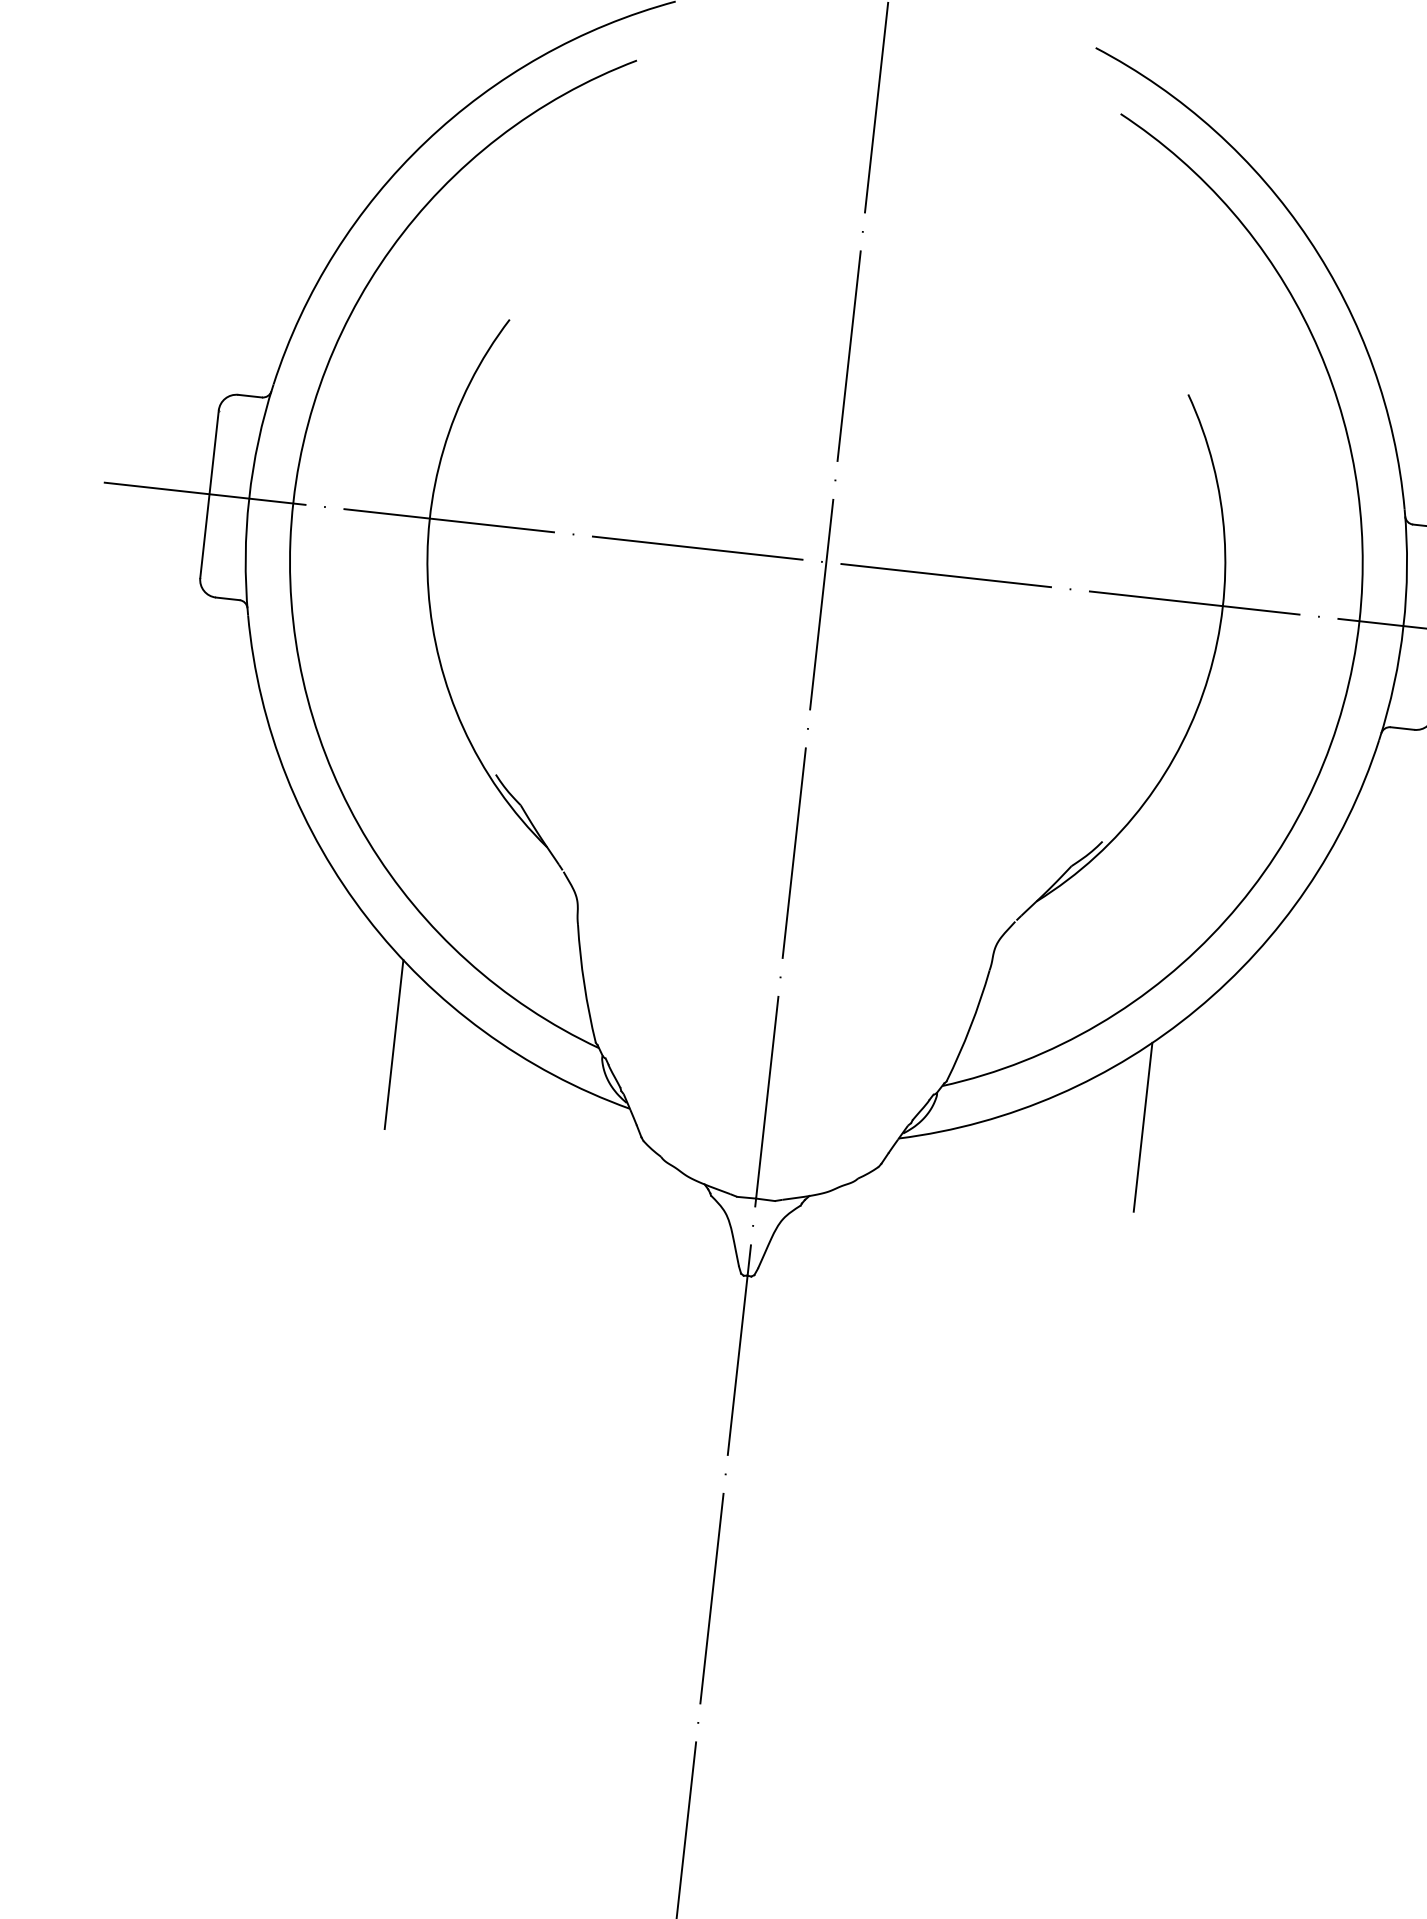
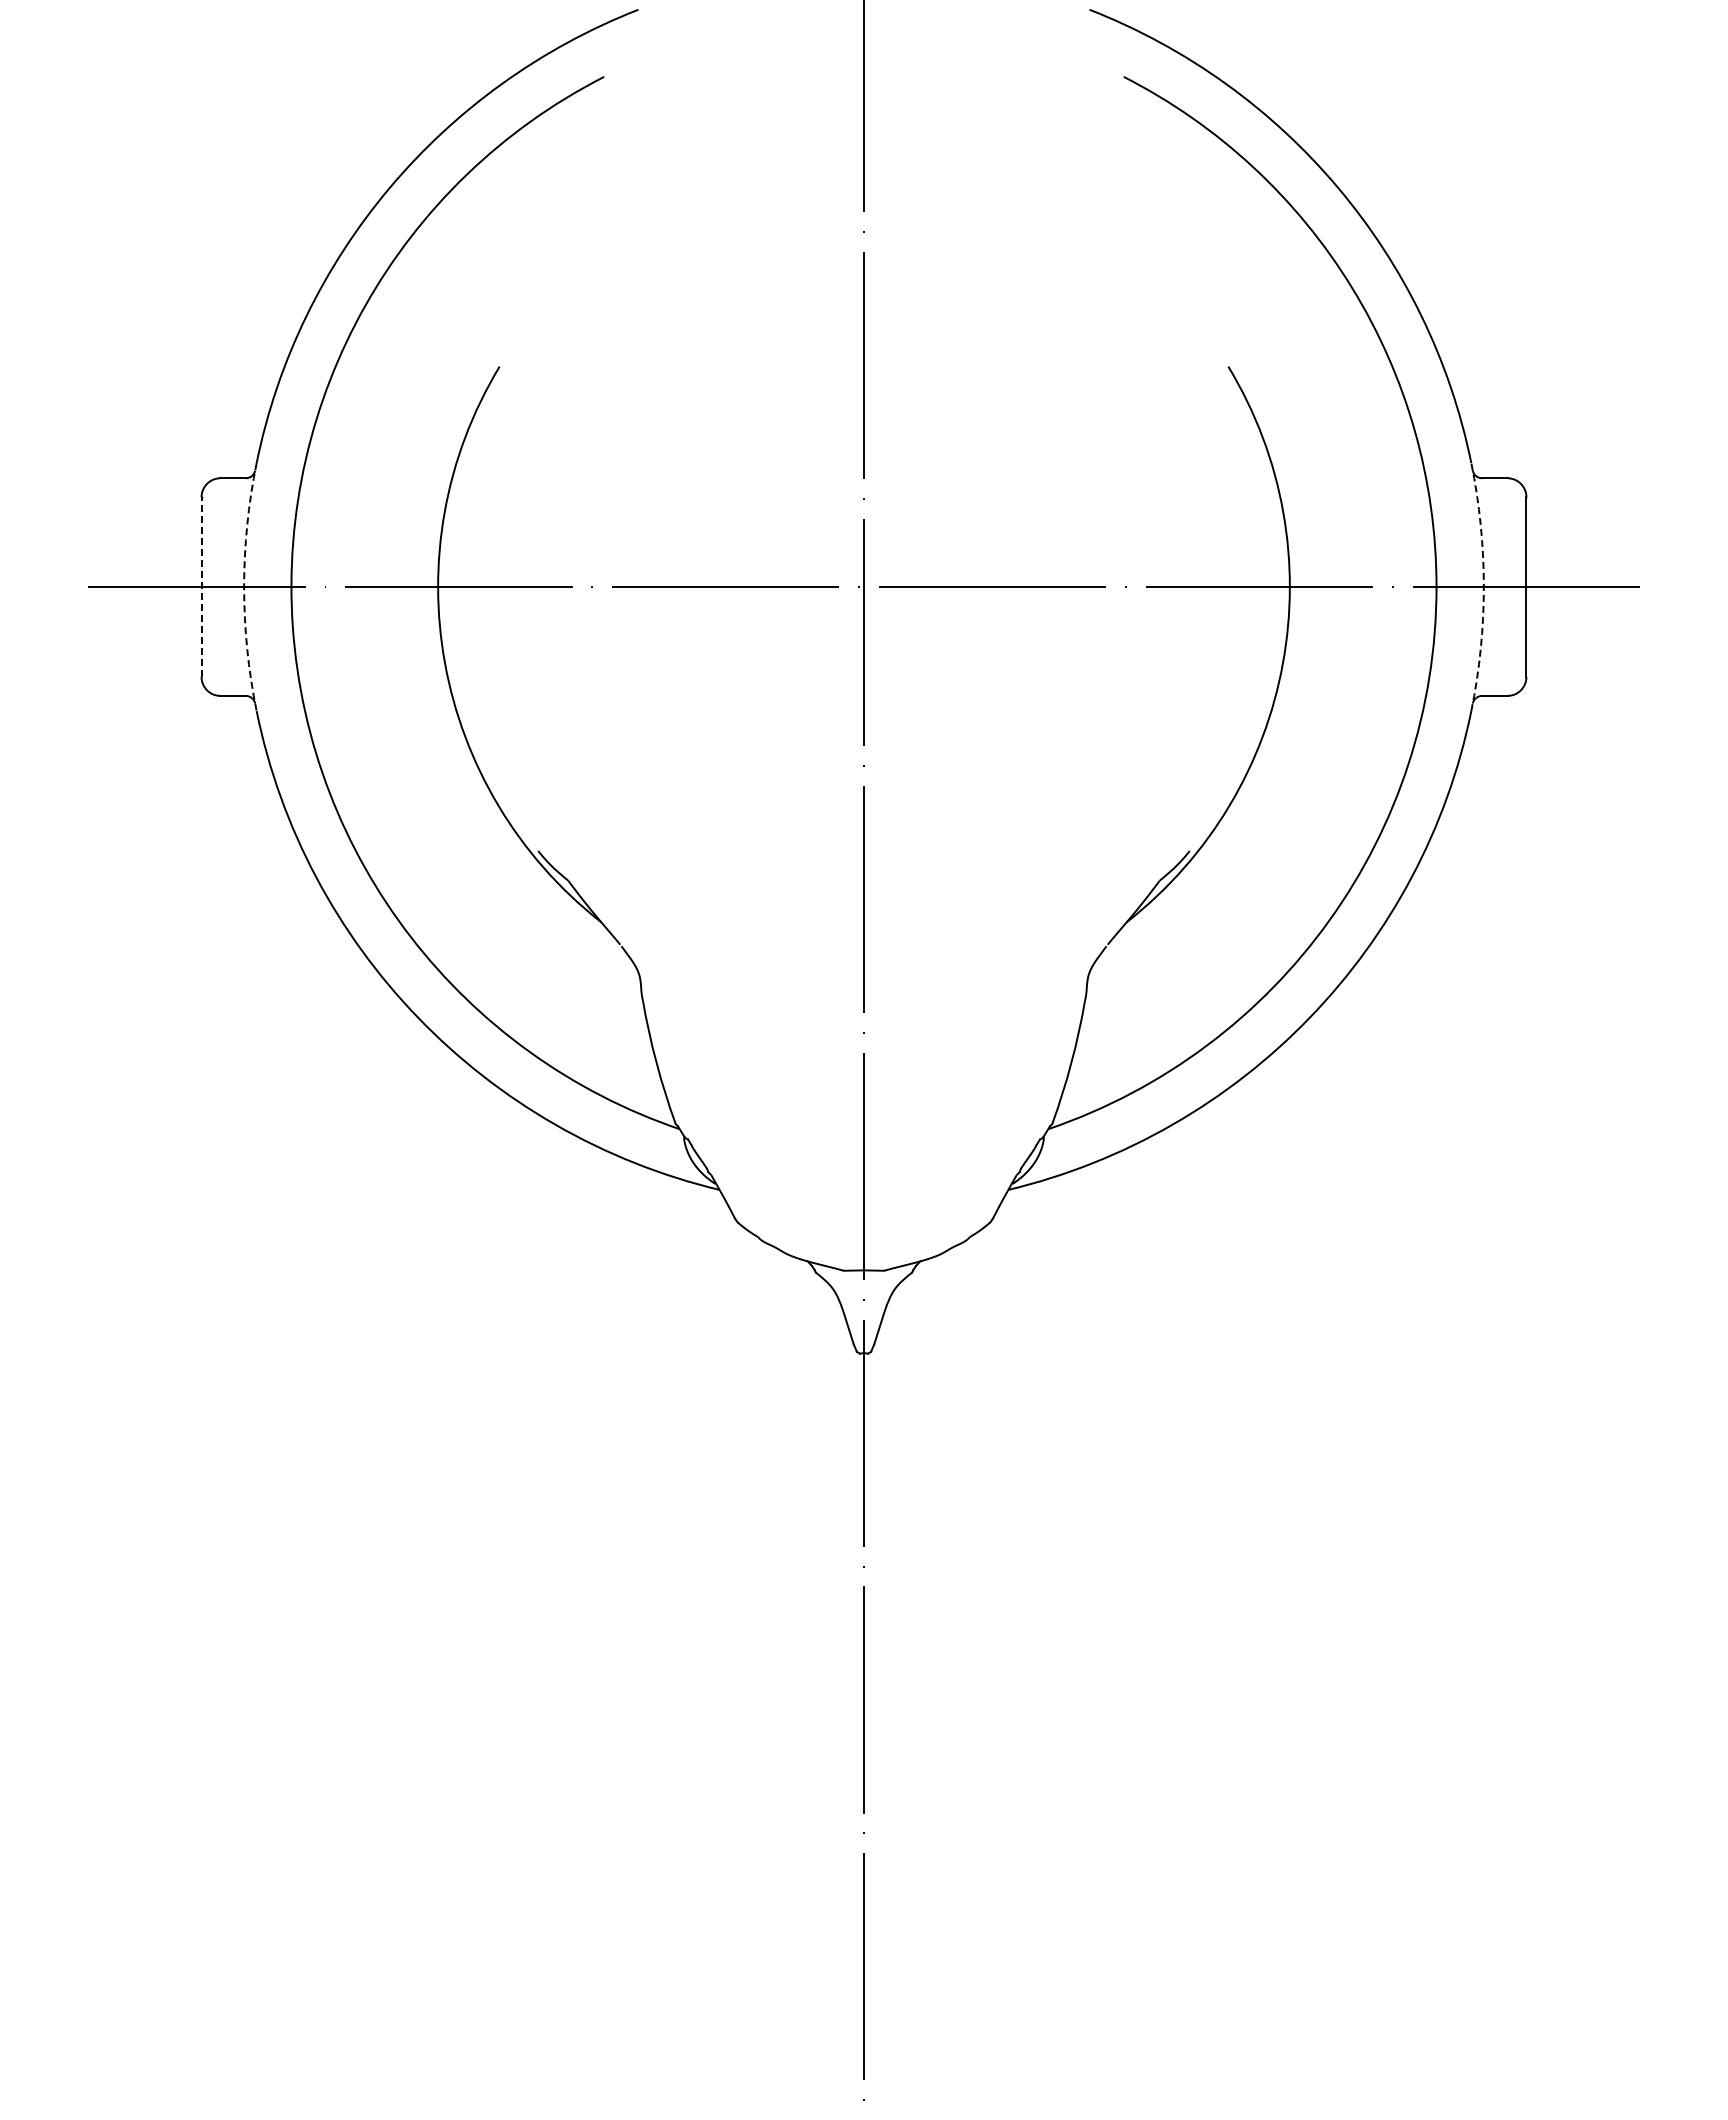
line: (209, 494) -> (201, 587), solid -> dashed
arc: (249, 499) -> (244, 587), solid -> dashed
arc: (1403, 626) -> (1483, 587), solid -> dashed
line: (393, 1044) -> (461, 1149), removed
line: (1143, 1127) -> (1266, 1149), removed

